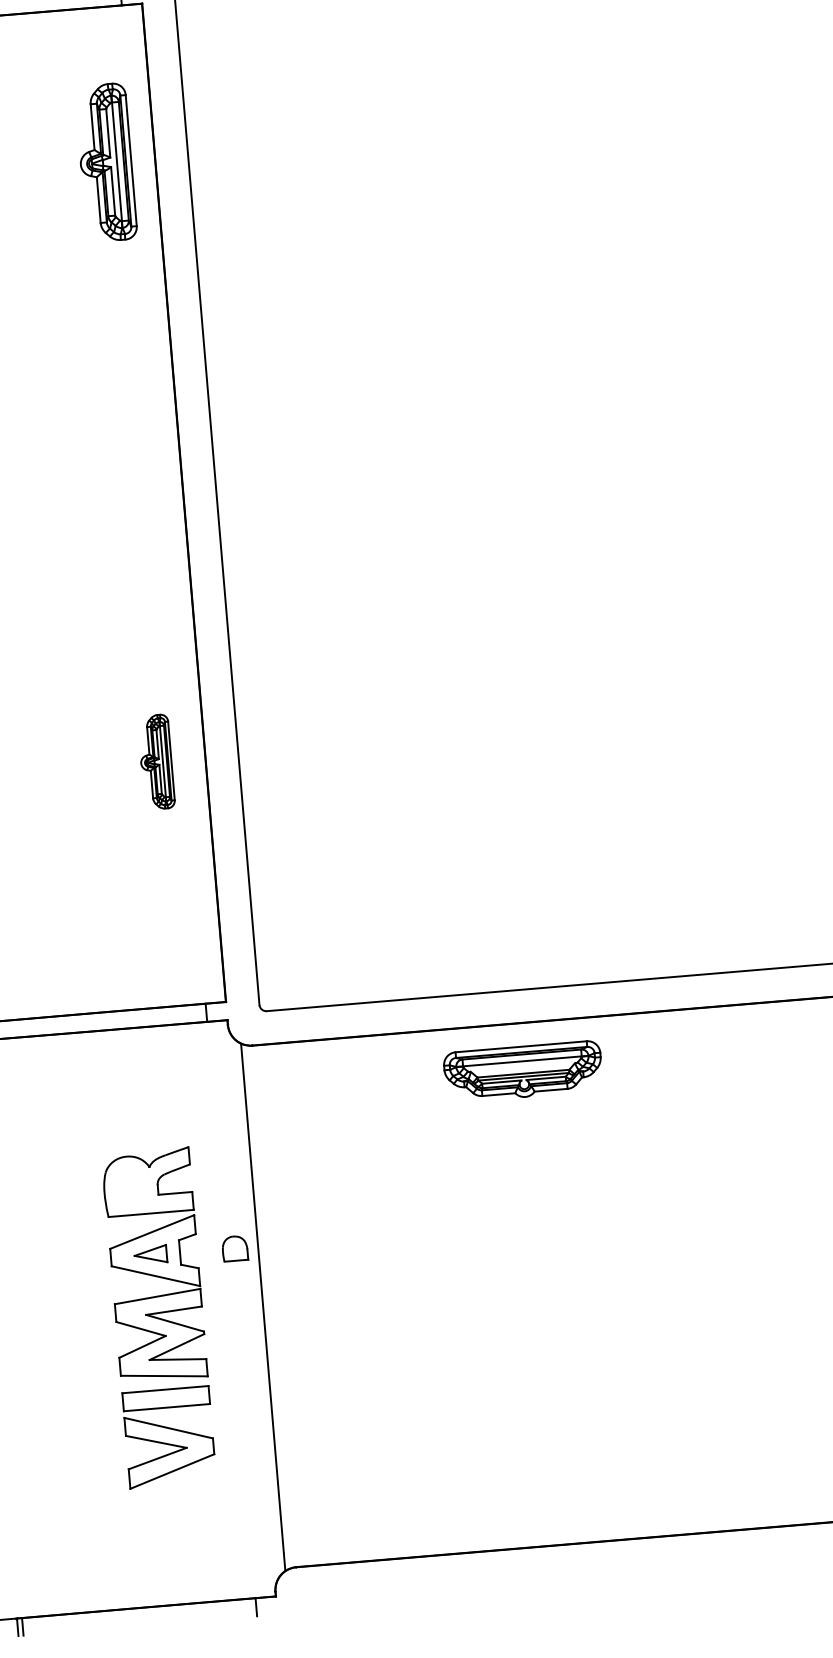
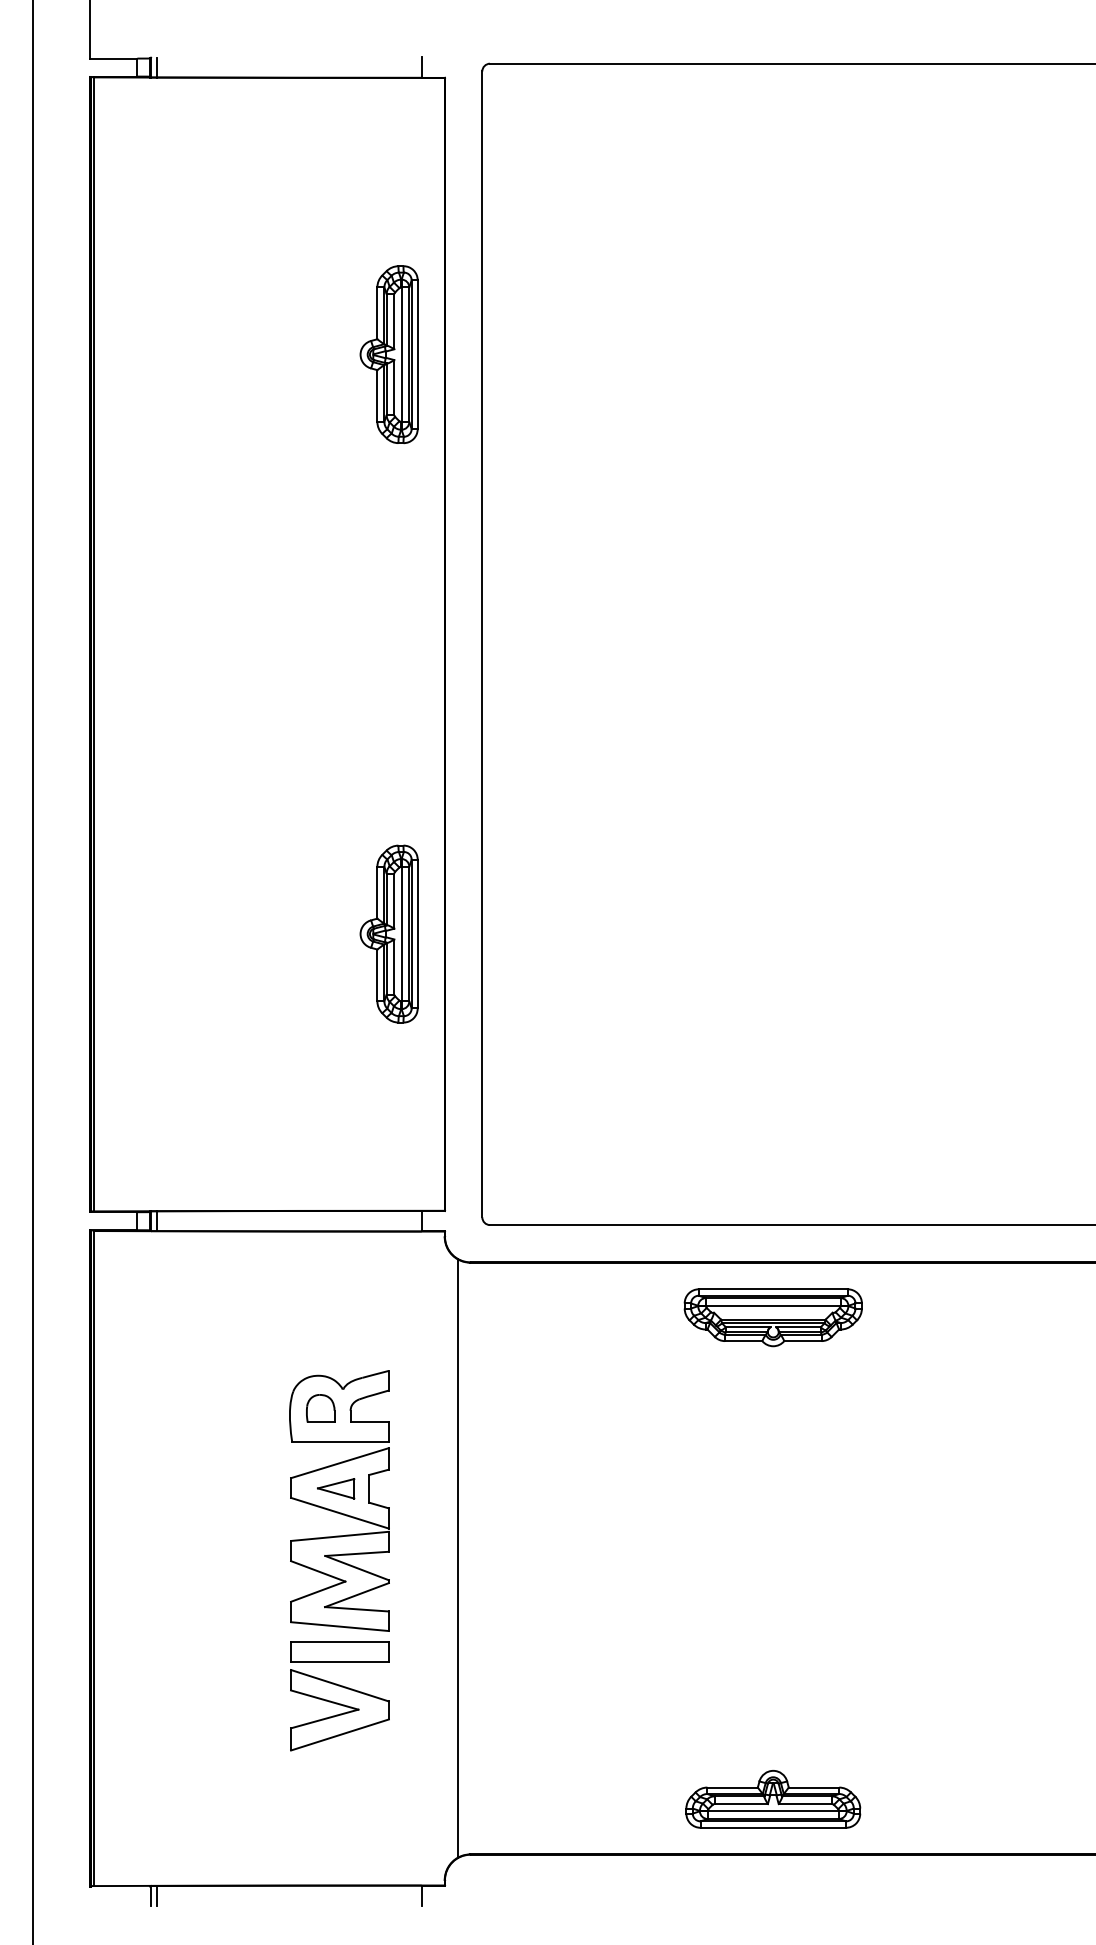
part: (105, 162) -> (388, 354), moved
part: (155, 761) -> (388, 933), size x1.67
part: (234, 1248) -> (320, 1408), moved
part: (559, 1496) -> (773, 1799), added

